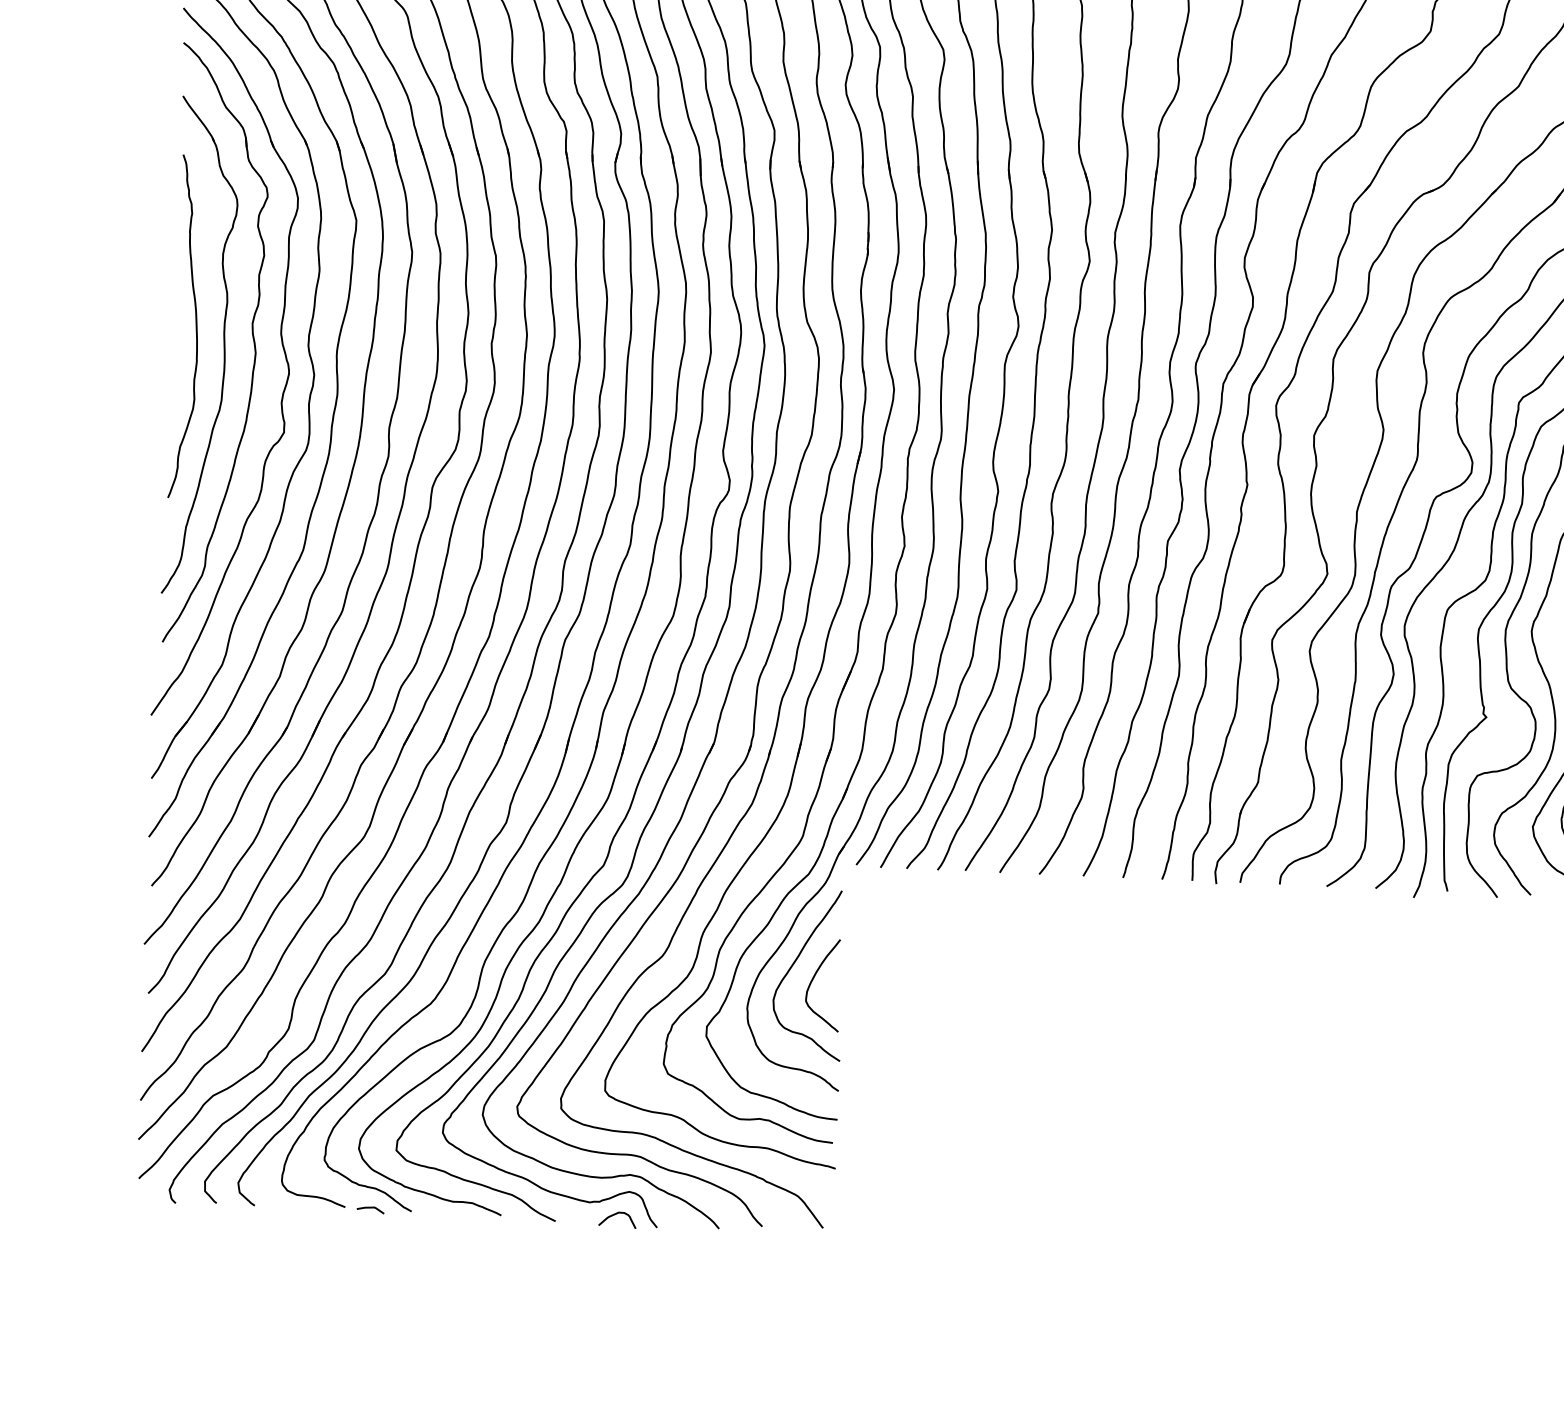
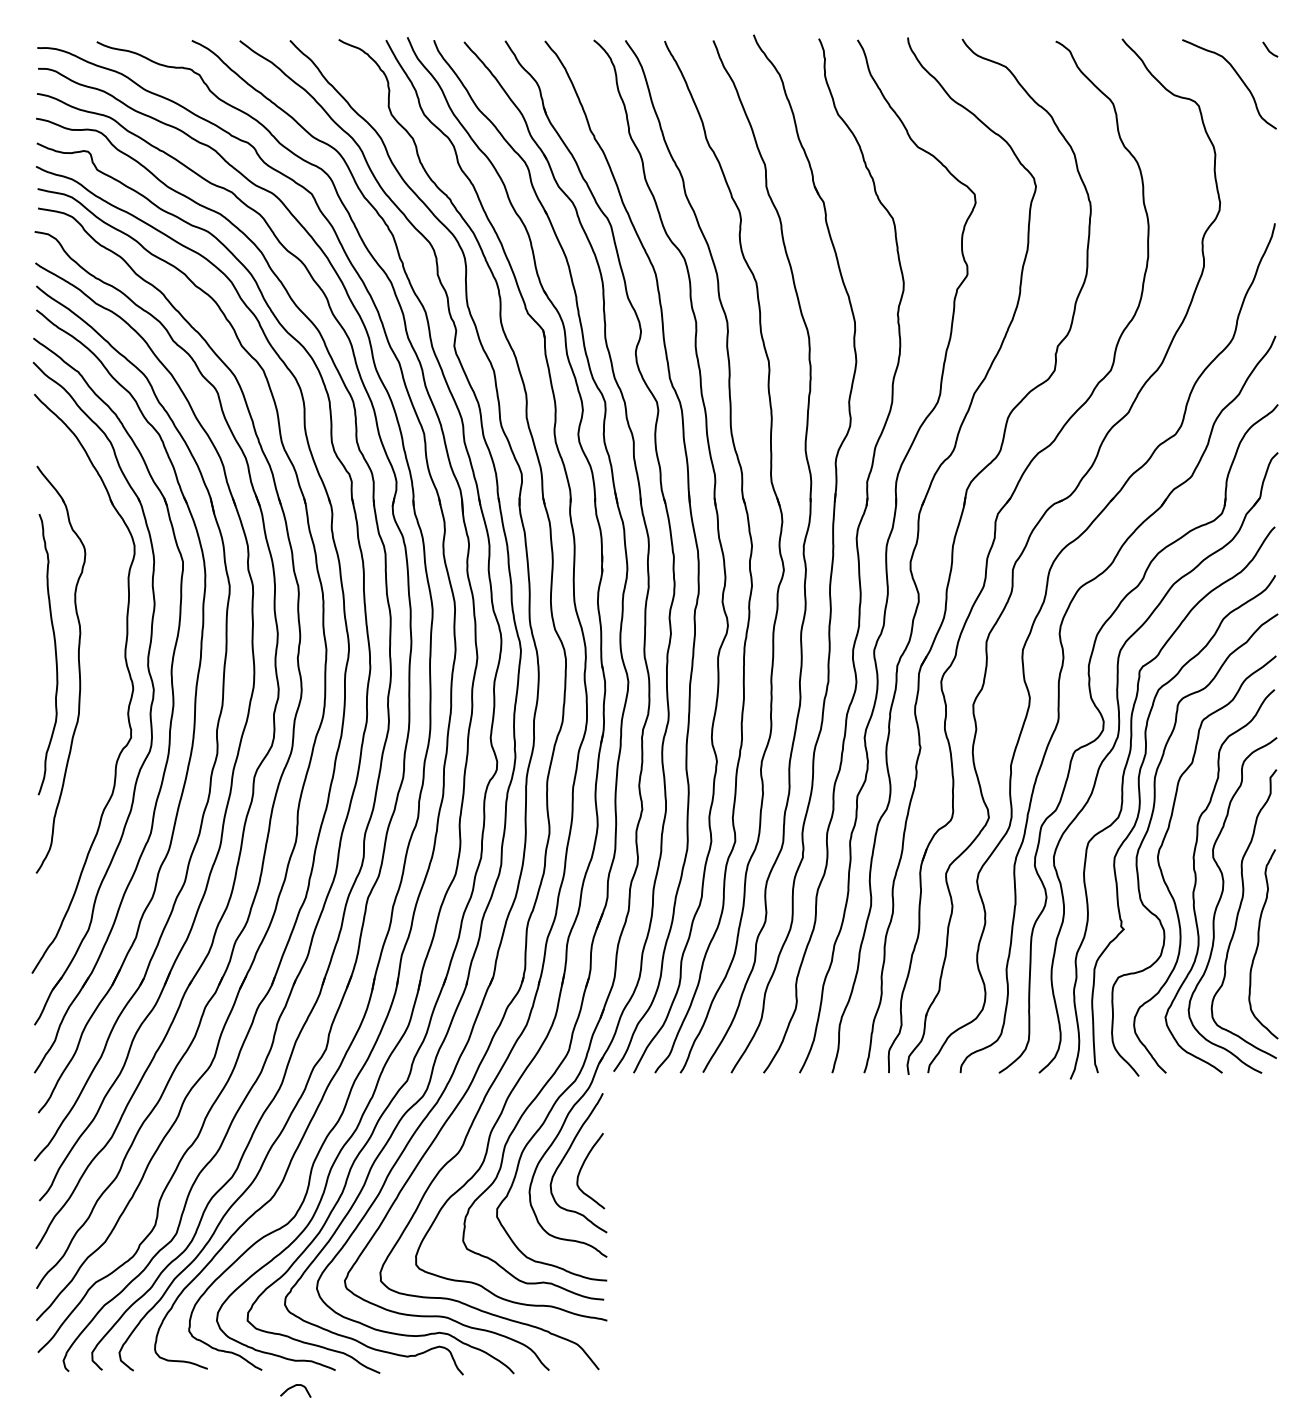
part: (251, 336) -> (101, 660), removed
curve: (370, 1208) -> (228, 1369), removed
curve: (614, 1215) -> (293, 1387), moved

